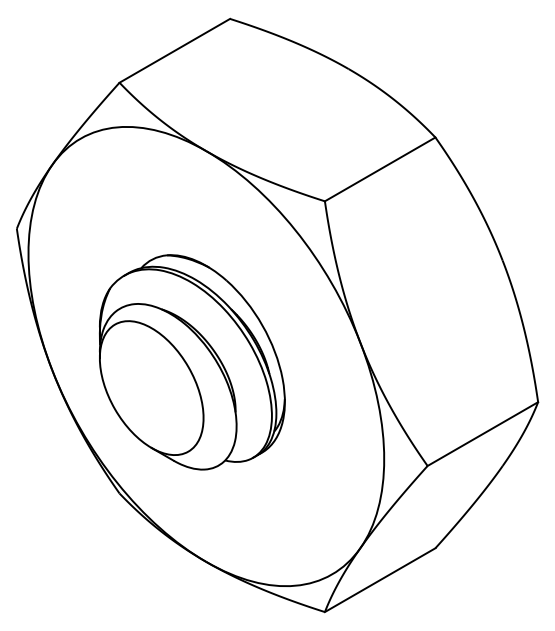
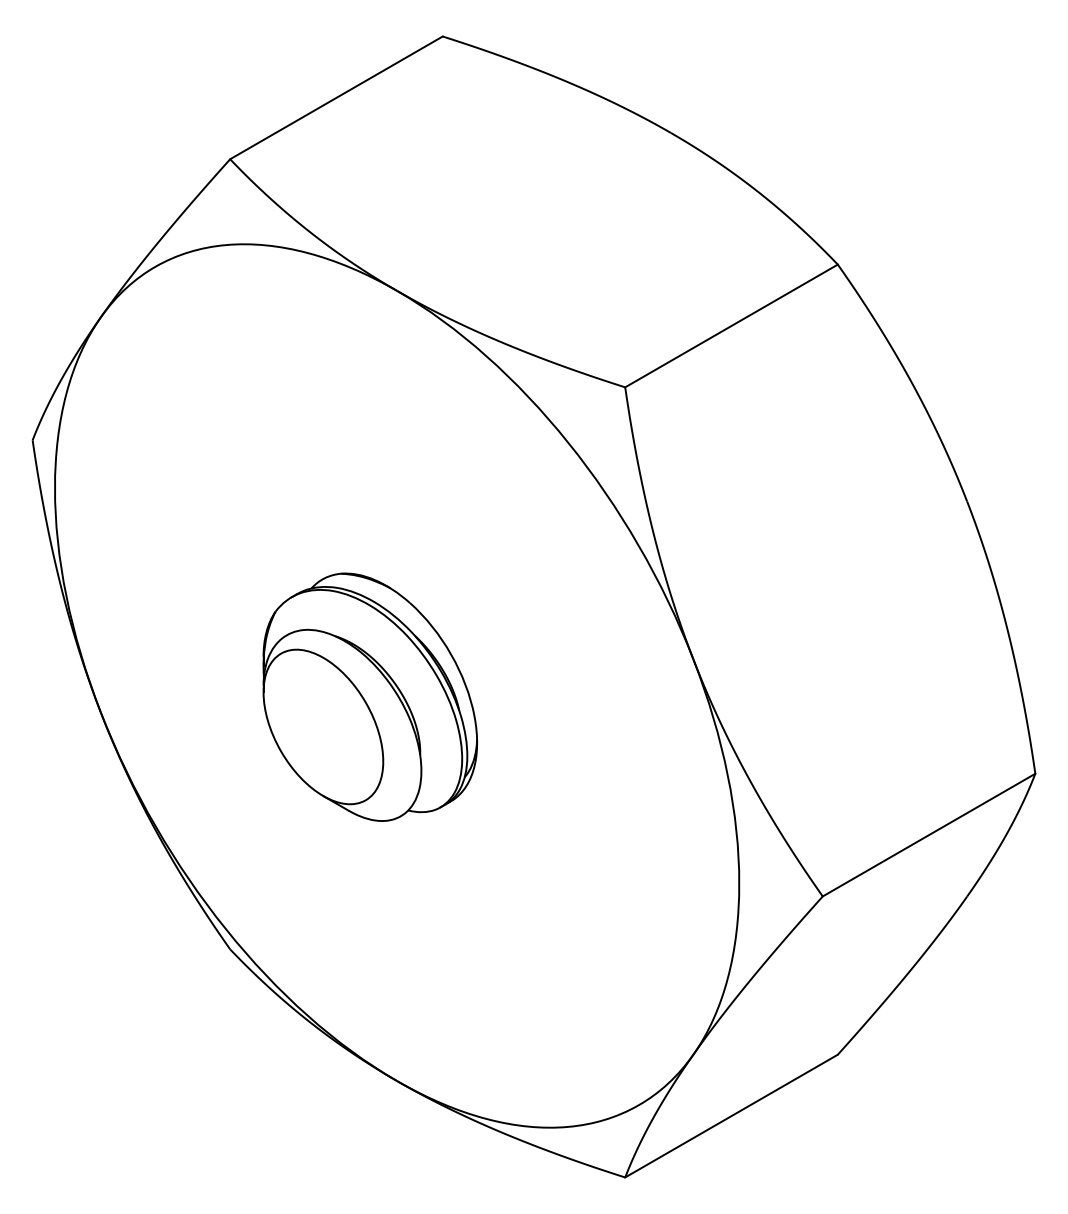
part: (192, 362) -> (370, 697), size x0.6

